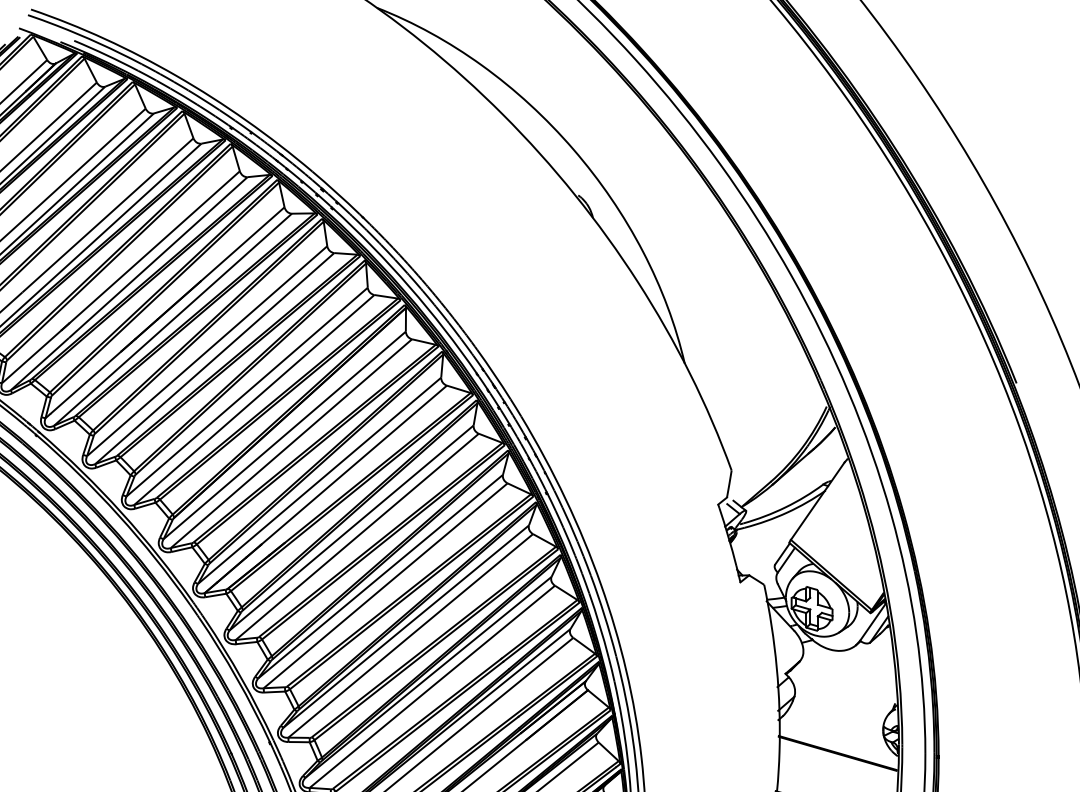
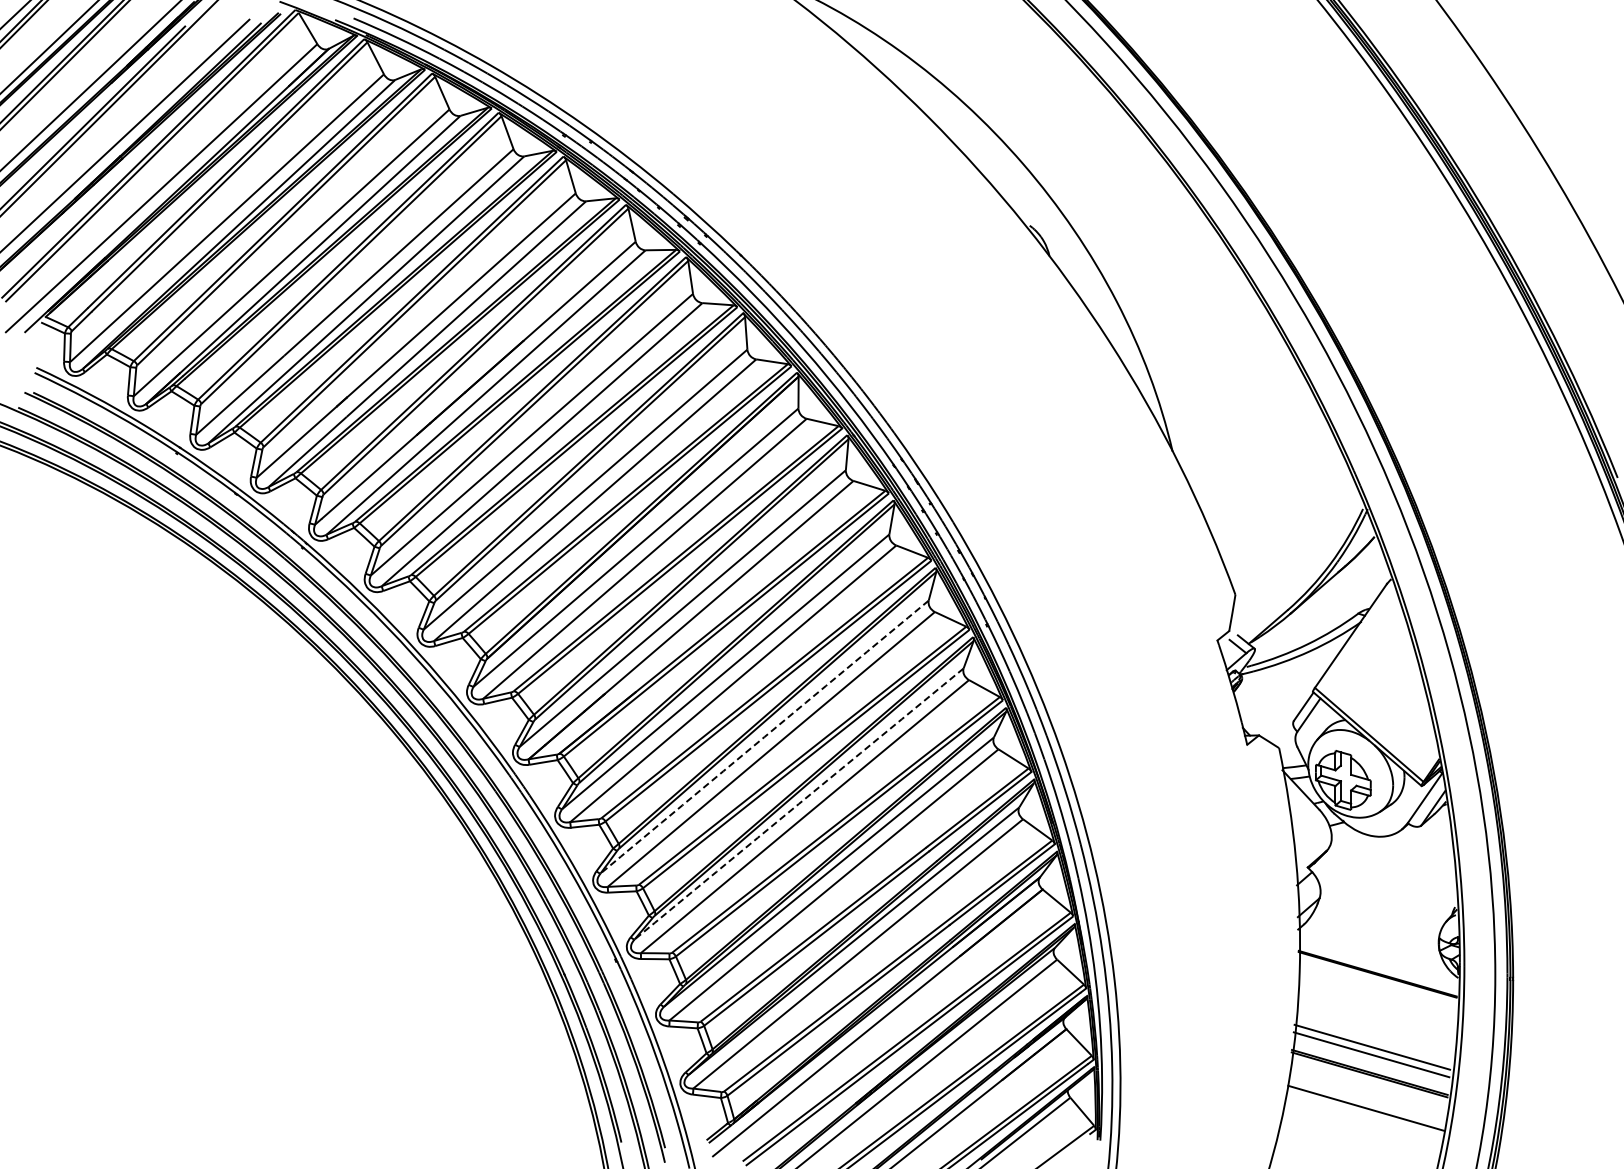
arc: (380, 576) -> (764, 737), solid -> dashed
arc: (405, 626) -> (798, 803), solid -> dashed

